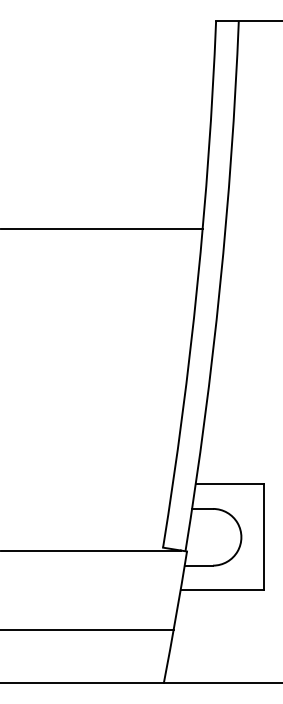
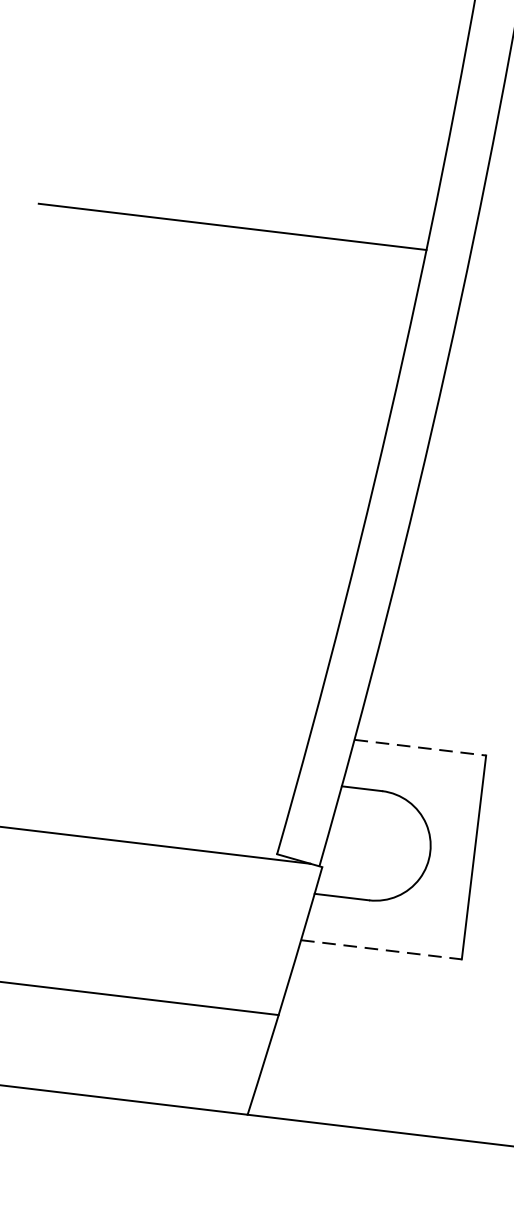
line: (230, 484) -> (421, 748), solid -> dashed
line: (222, 590) -> (381, 950), solid -> dashed

